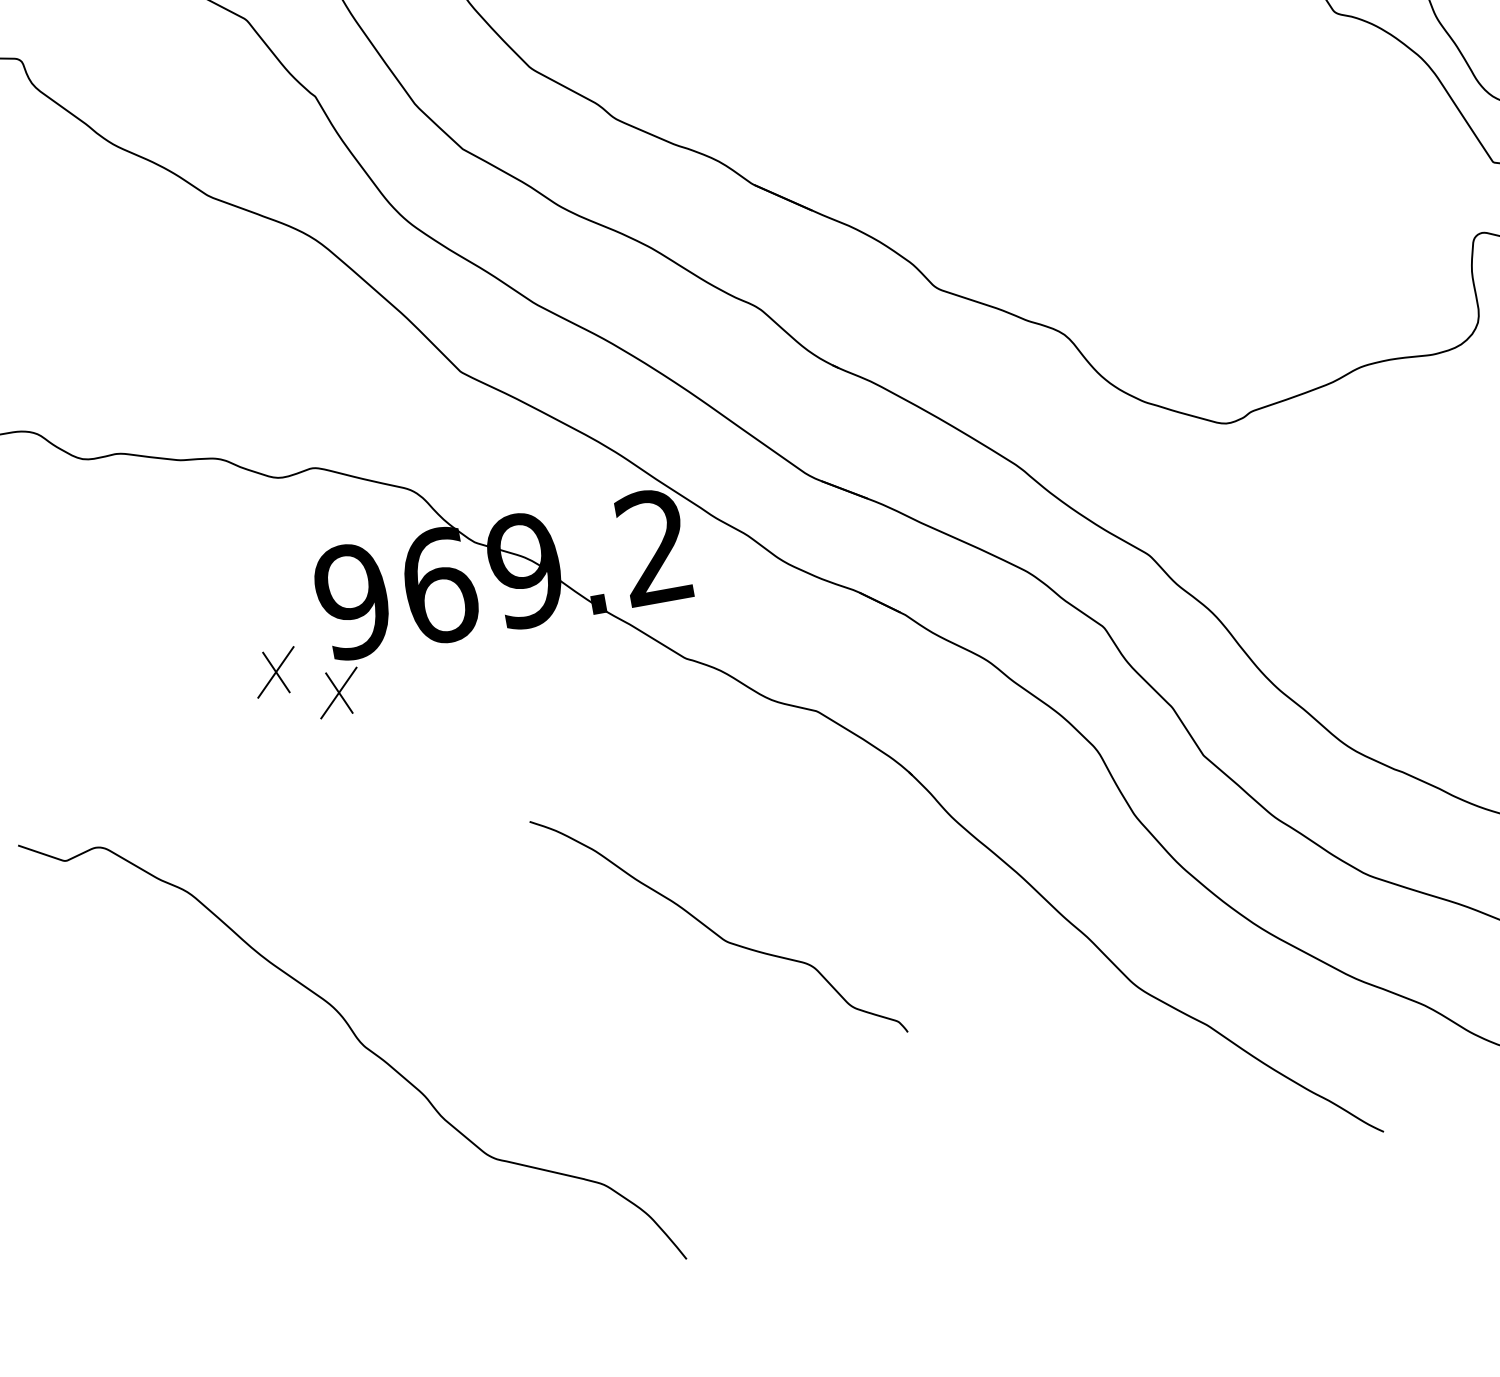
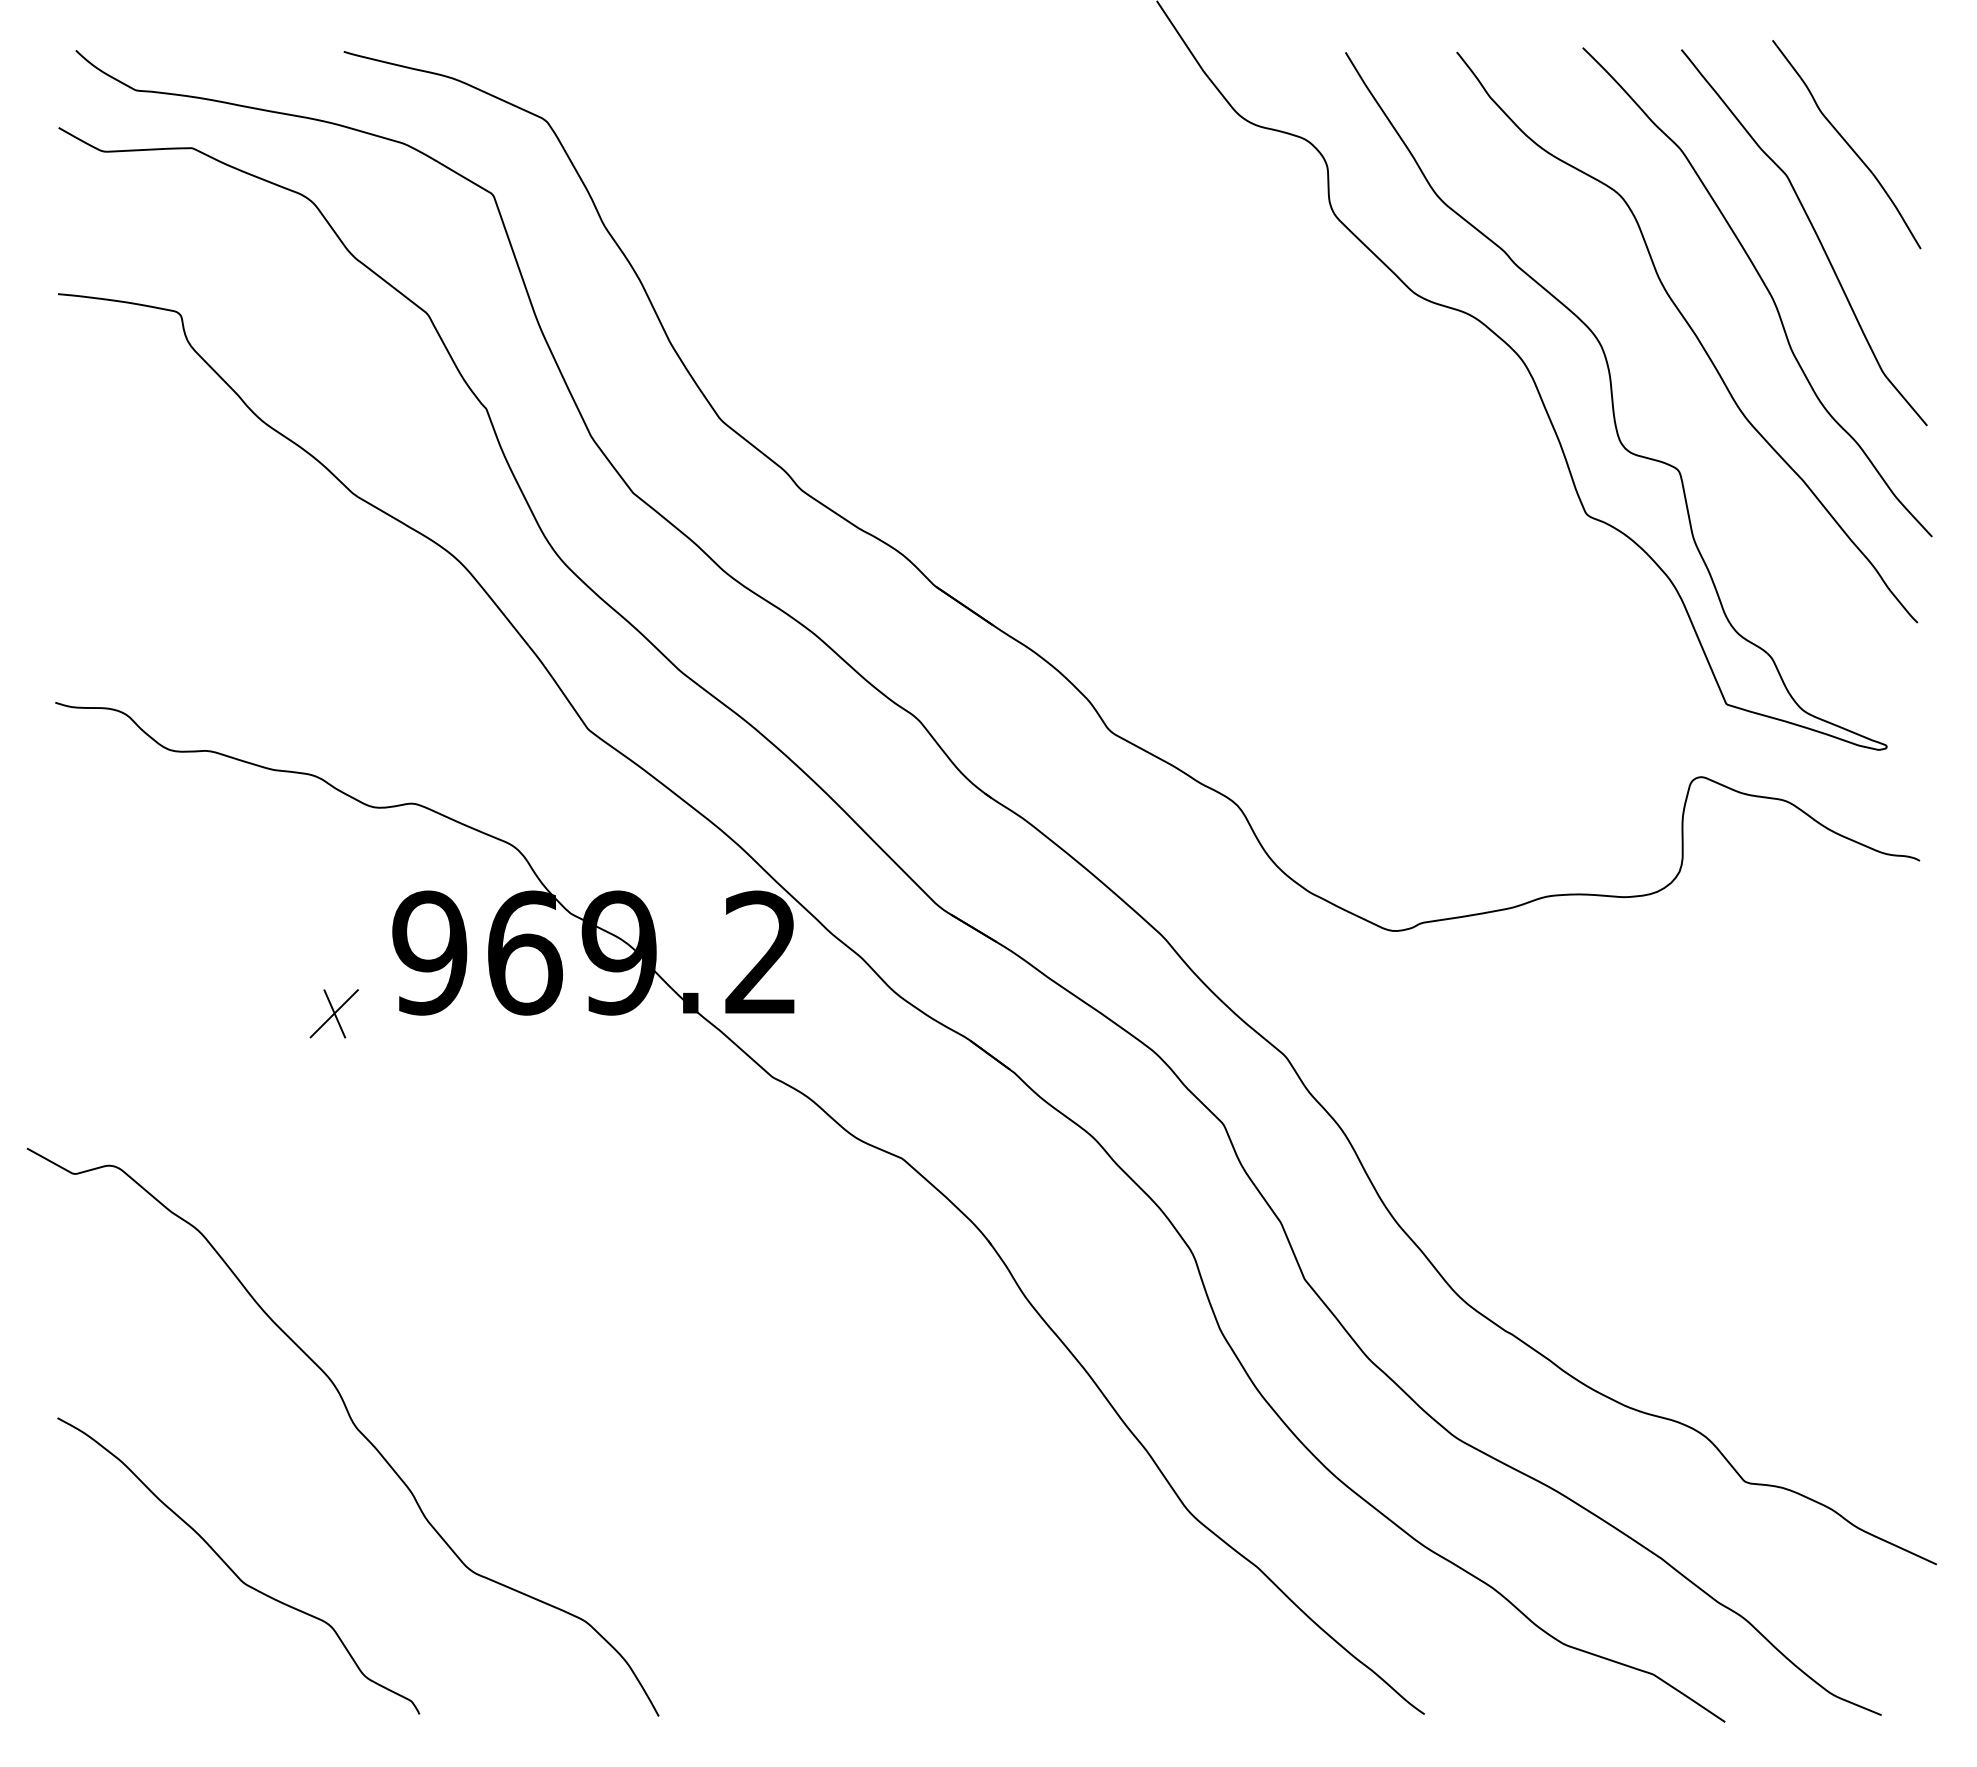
part: (338, 692) -> (396, 1047), removed
curve: (714, 931) -> (233, 1570), moved

